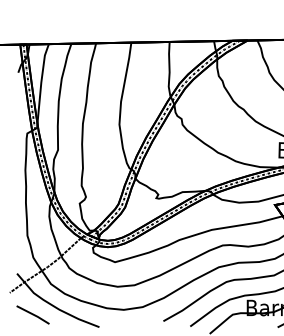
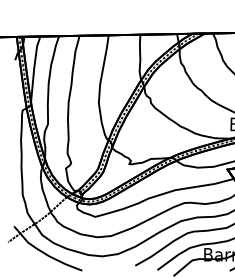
line: (33, 314) -> (27, 260), removed

